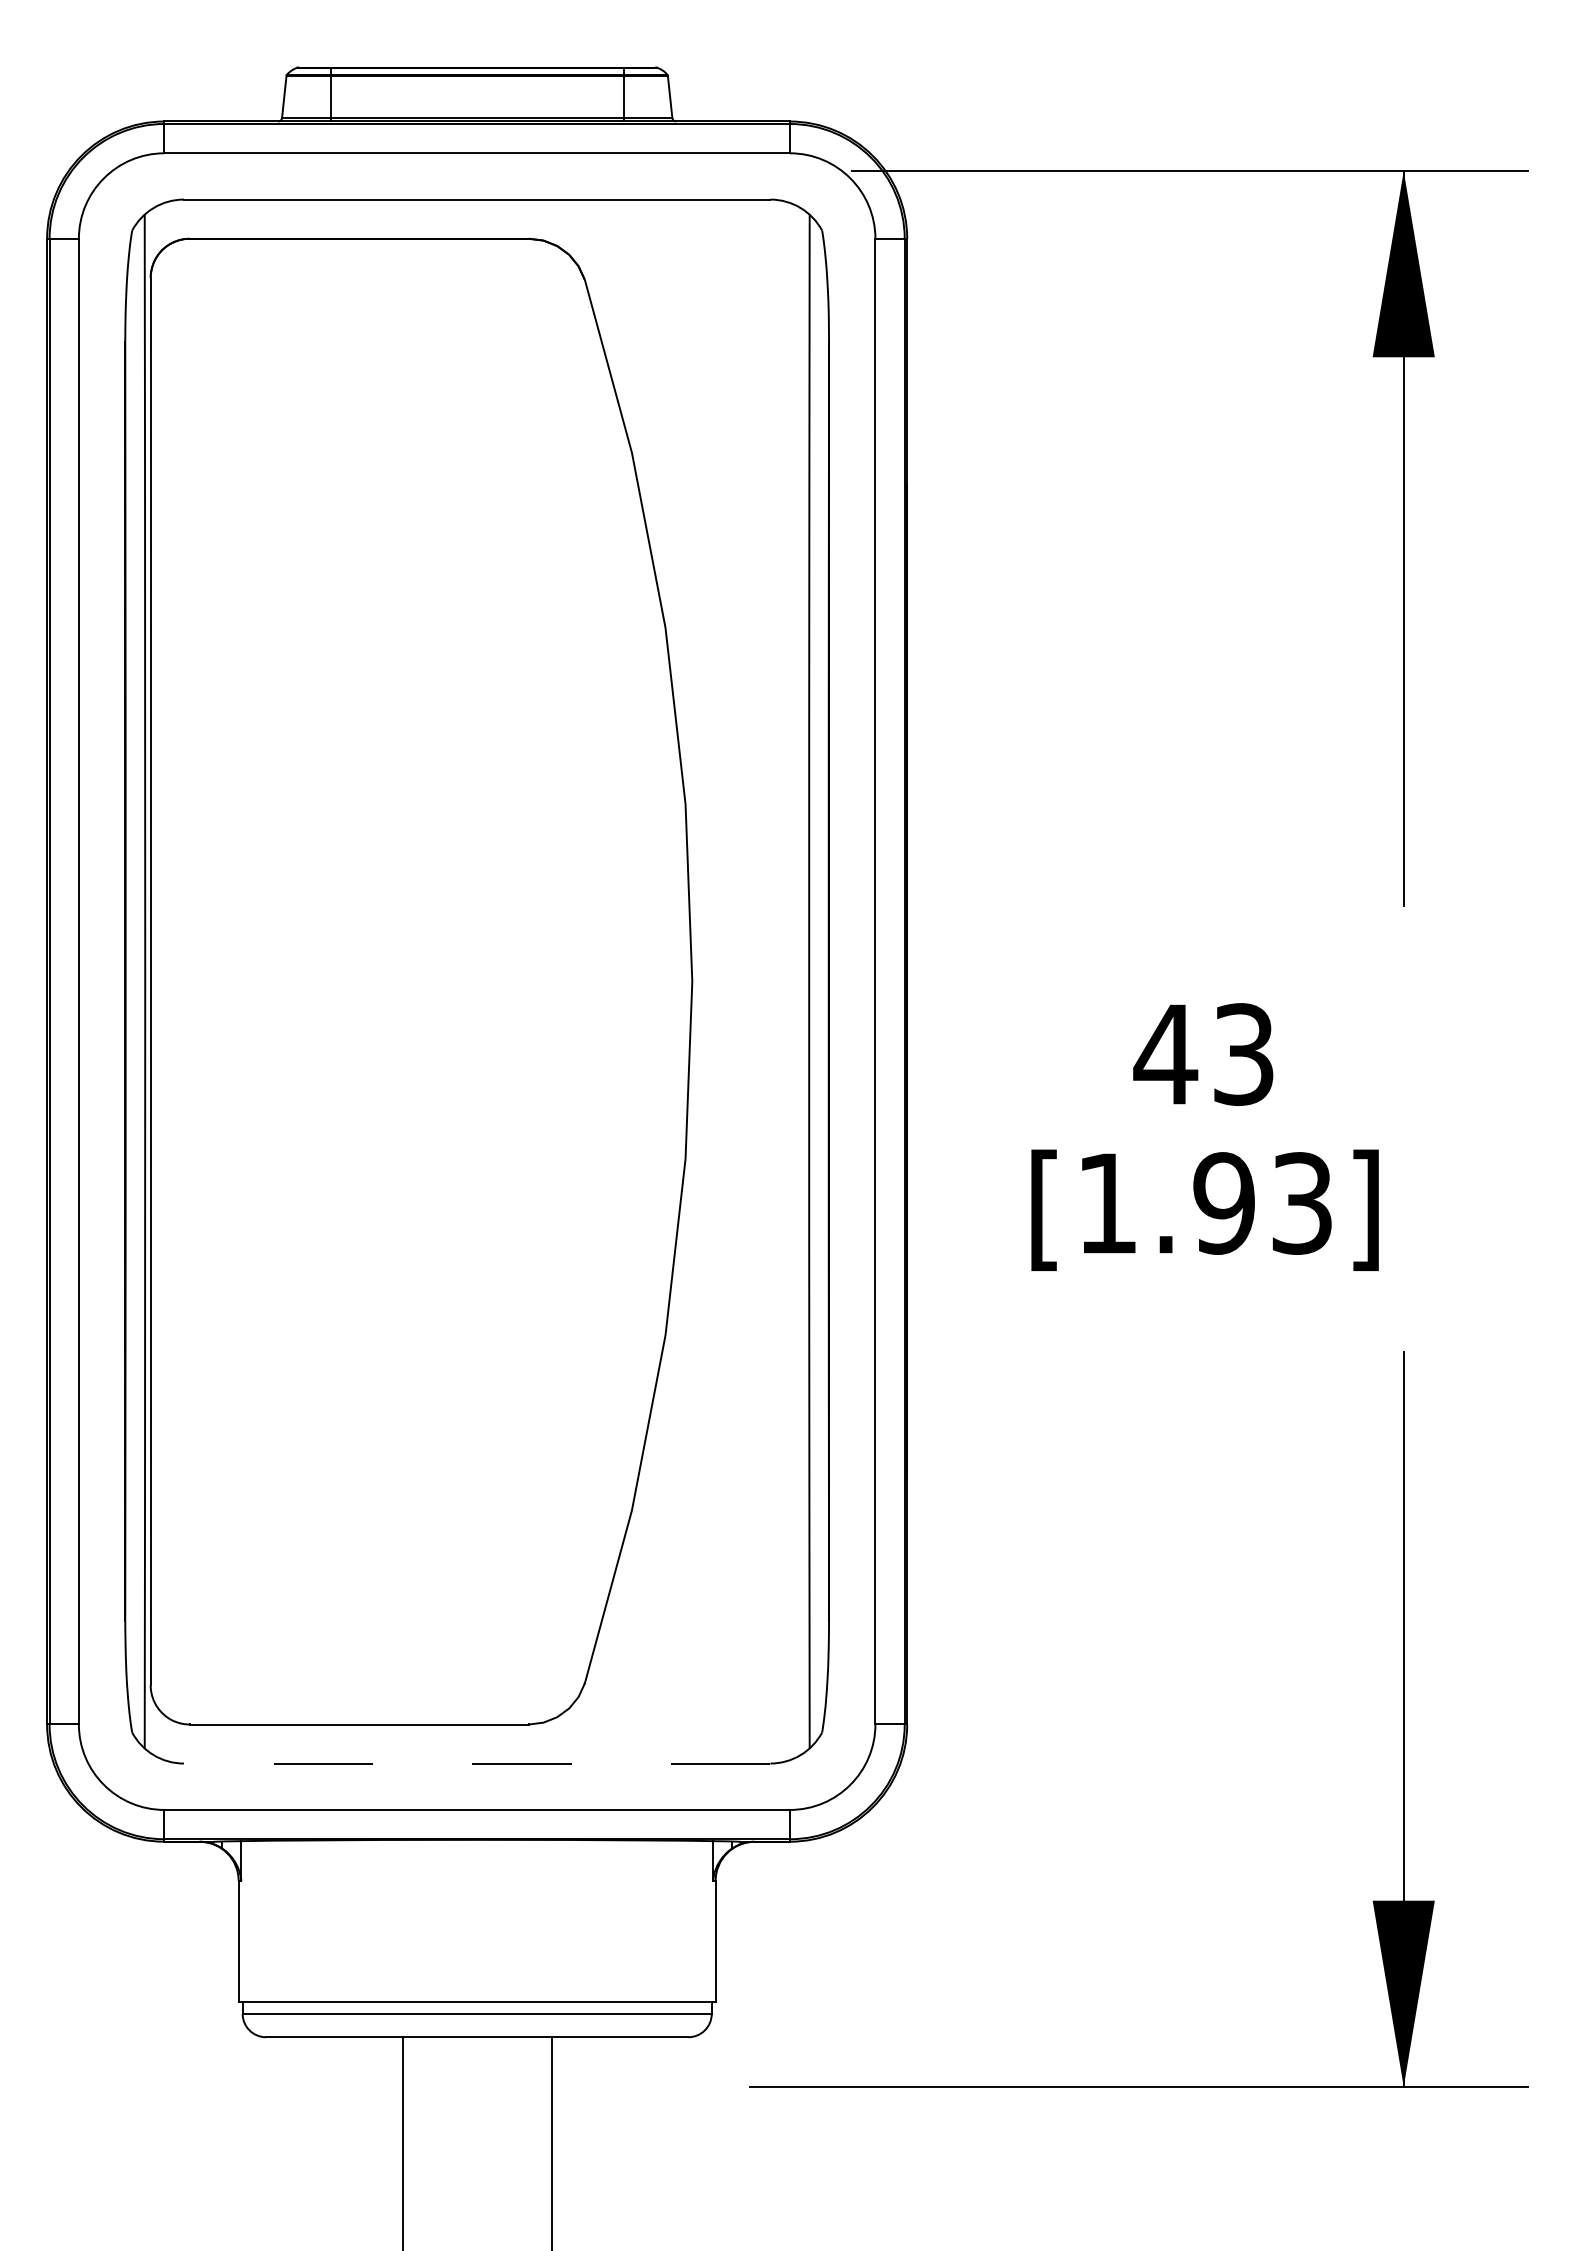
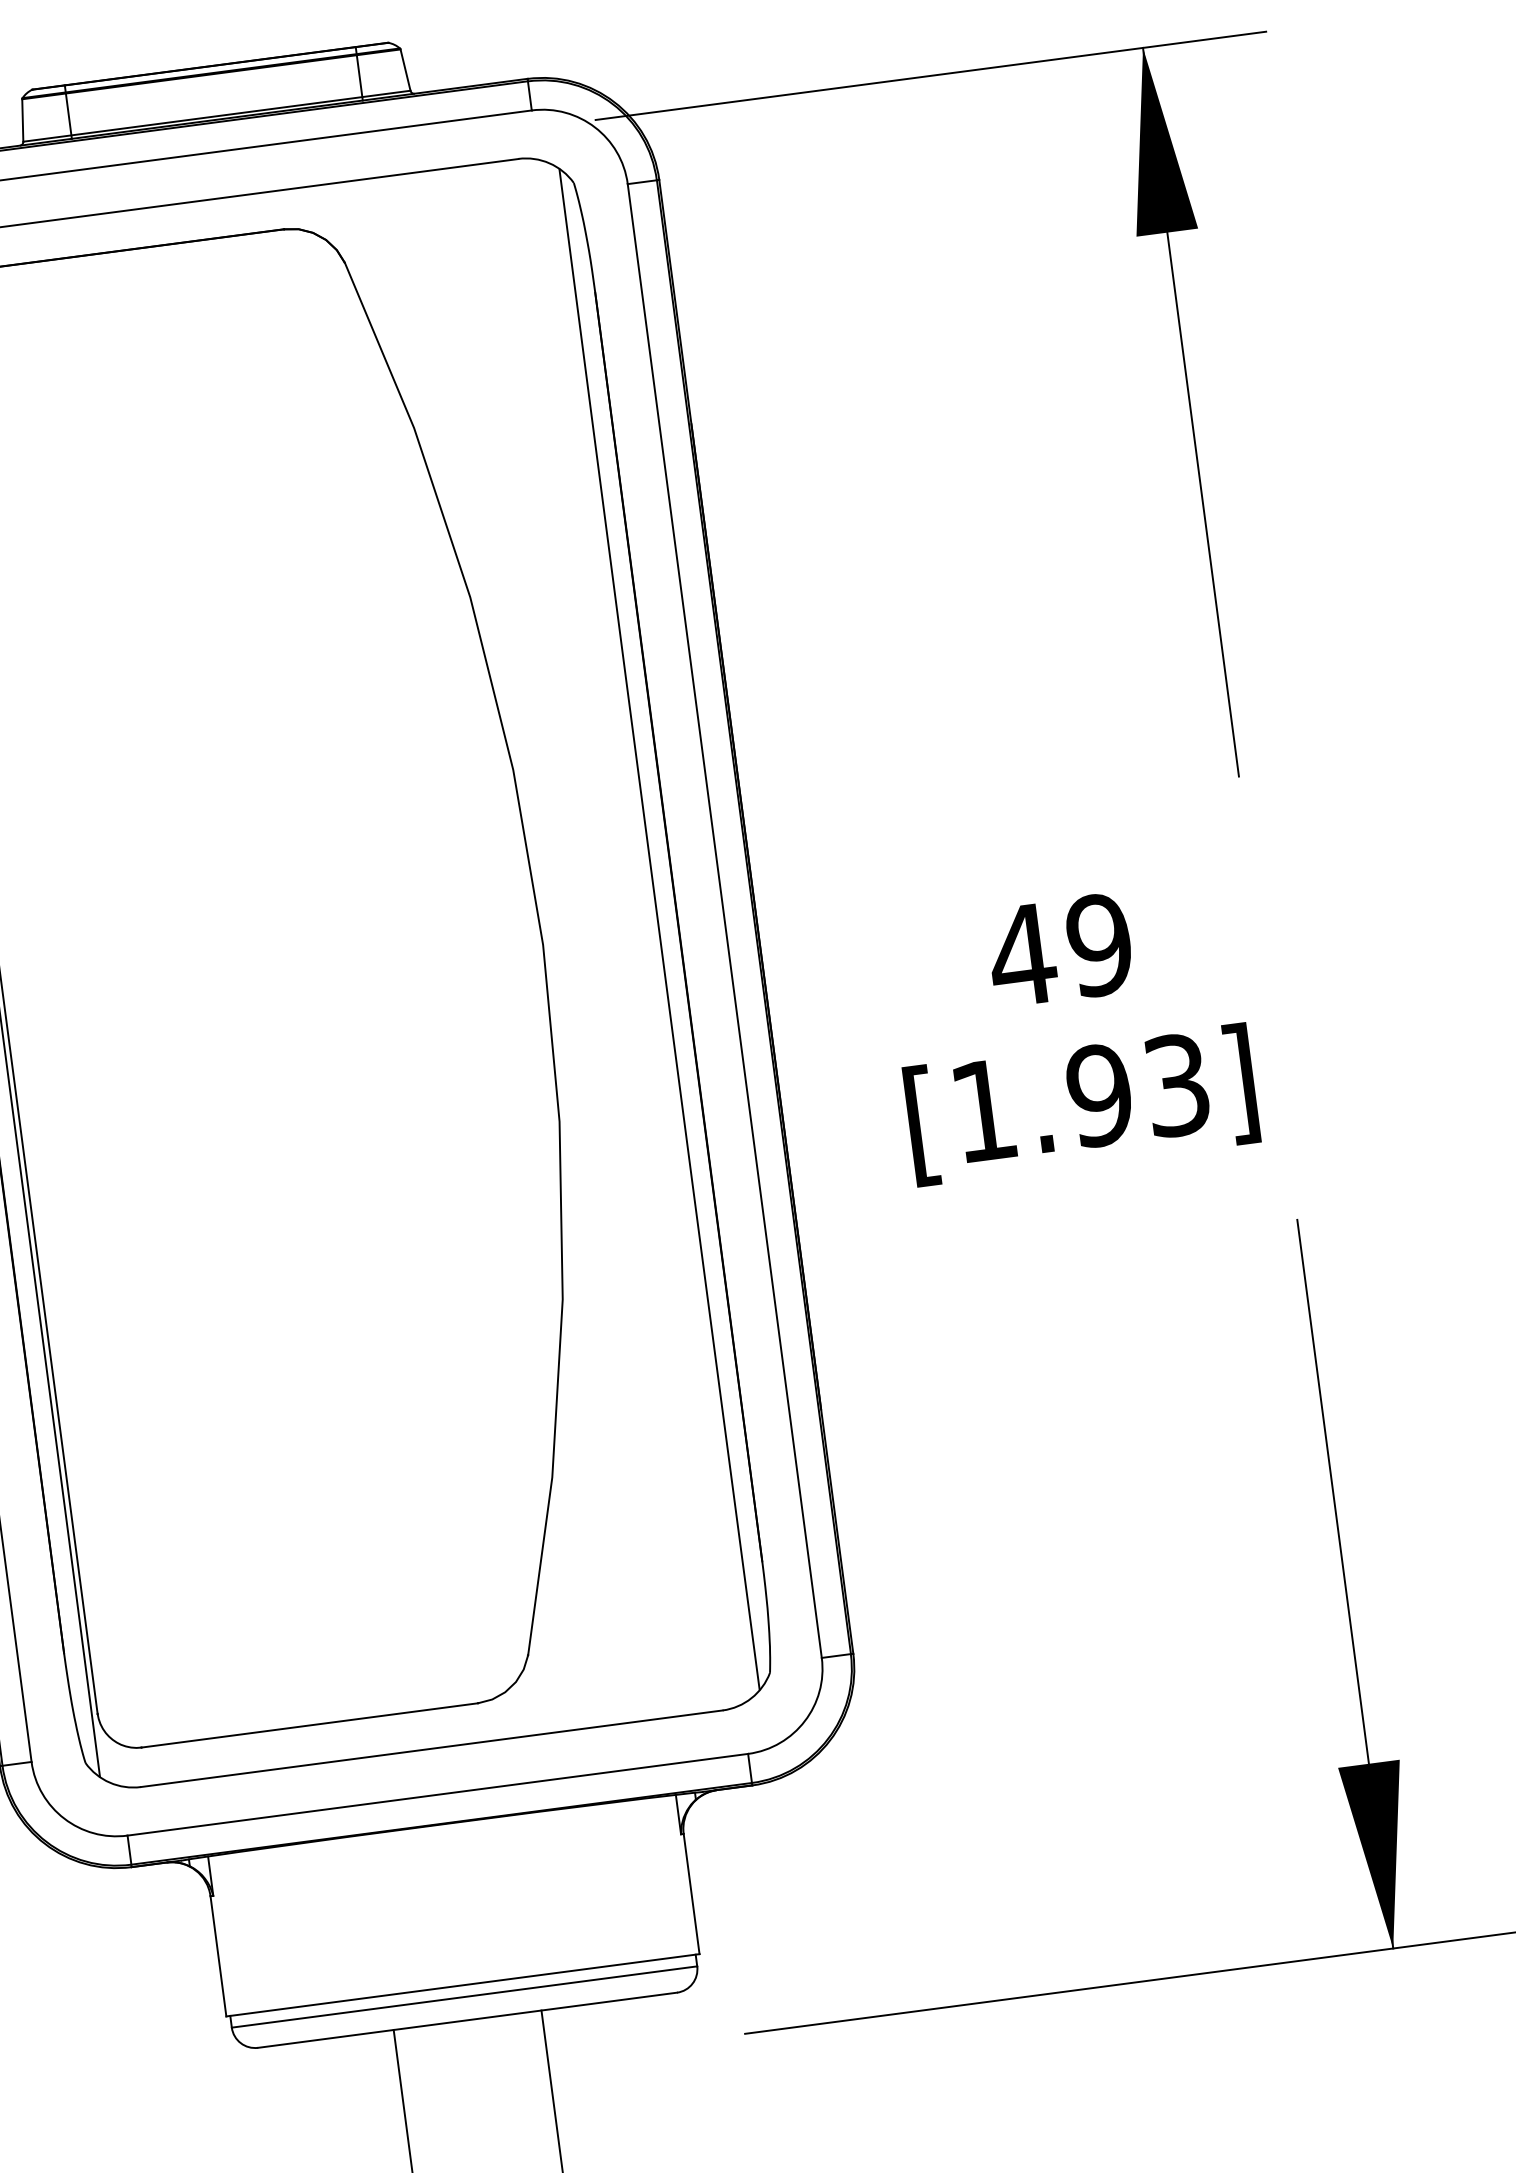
text: (1243, 1054) -> (1099, 945), 43 -> 49
line: (476, 1763) -> (431, 1748), dashed -> solid

